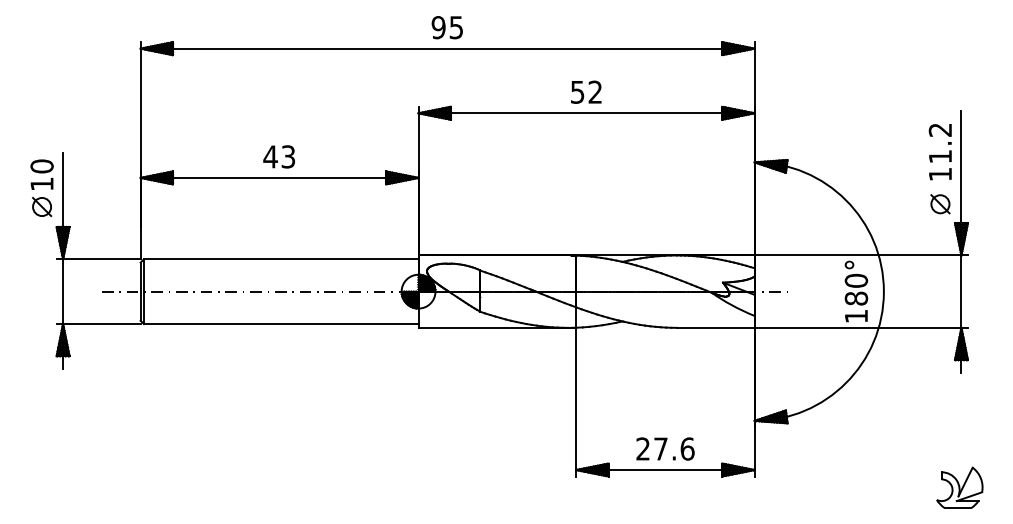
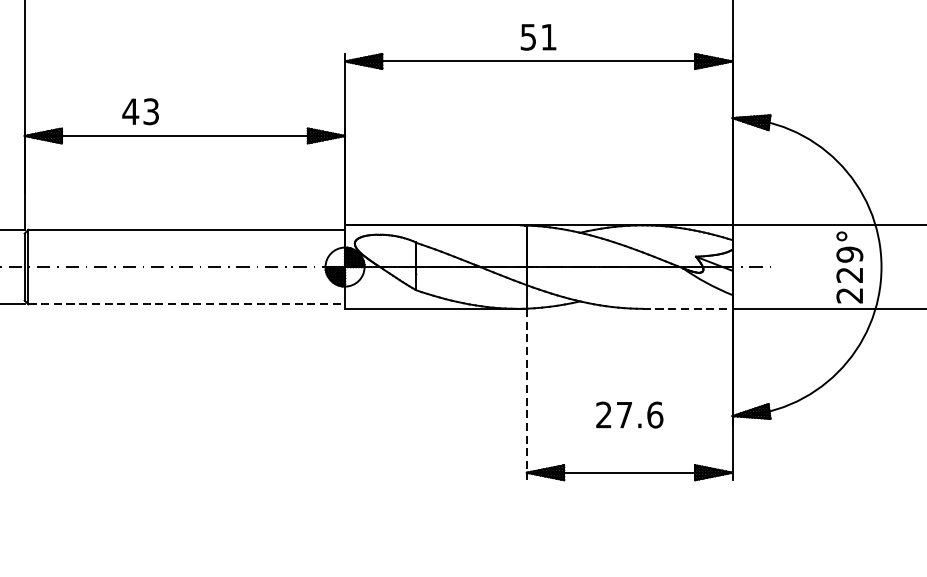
text: (594, 91) -> (547, 36), 52 -> 51
text: (279, 156) -> (140, 111), moved
text: (856, 298) -> (849, 274), 180° -> 229°
line: (281, 323) -> (187, 303), solid -> dashed
line: (715, 327) -> (687, 308), solid -> dashed
line: (576, 402) -> (527, 394), solid -> dashed
text: (665, 448) -> (629, 414), moved

